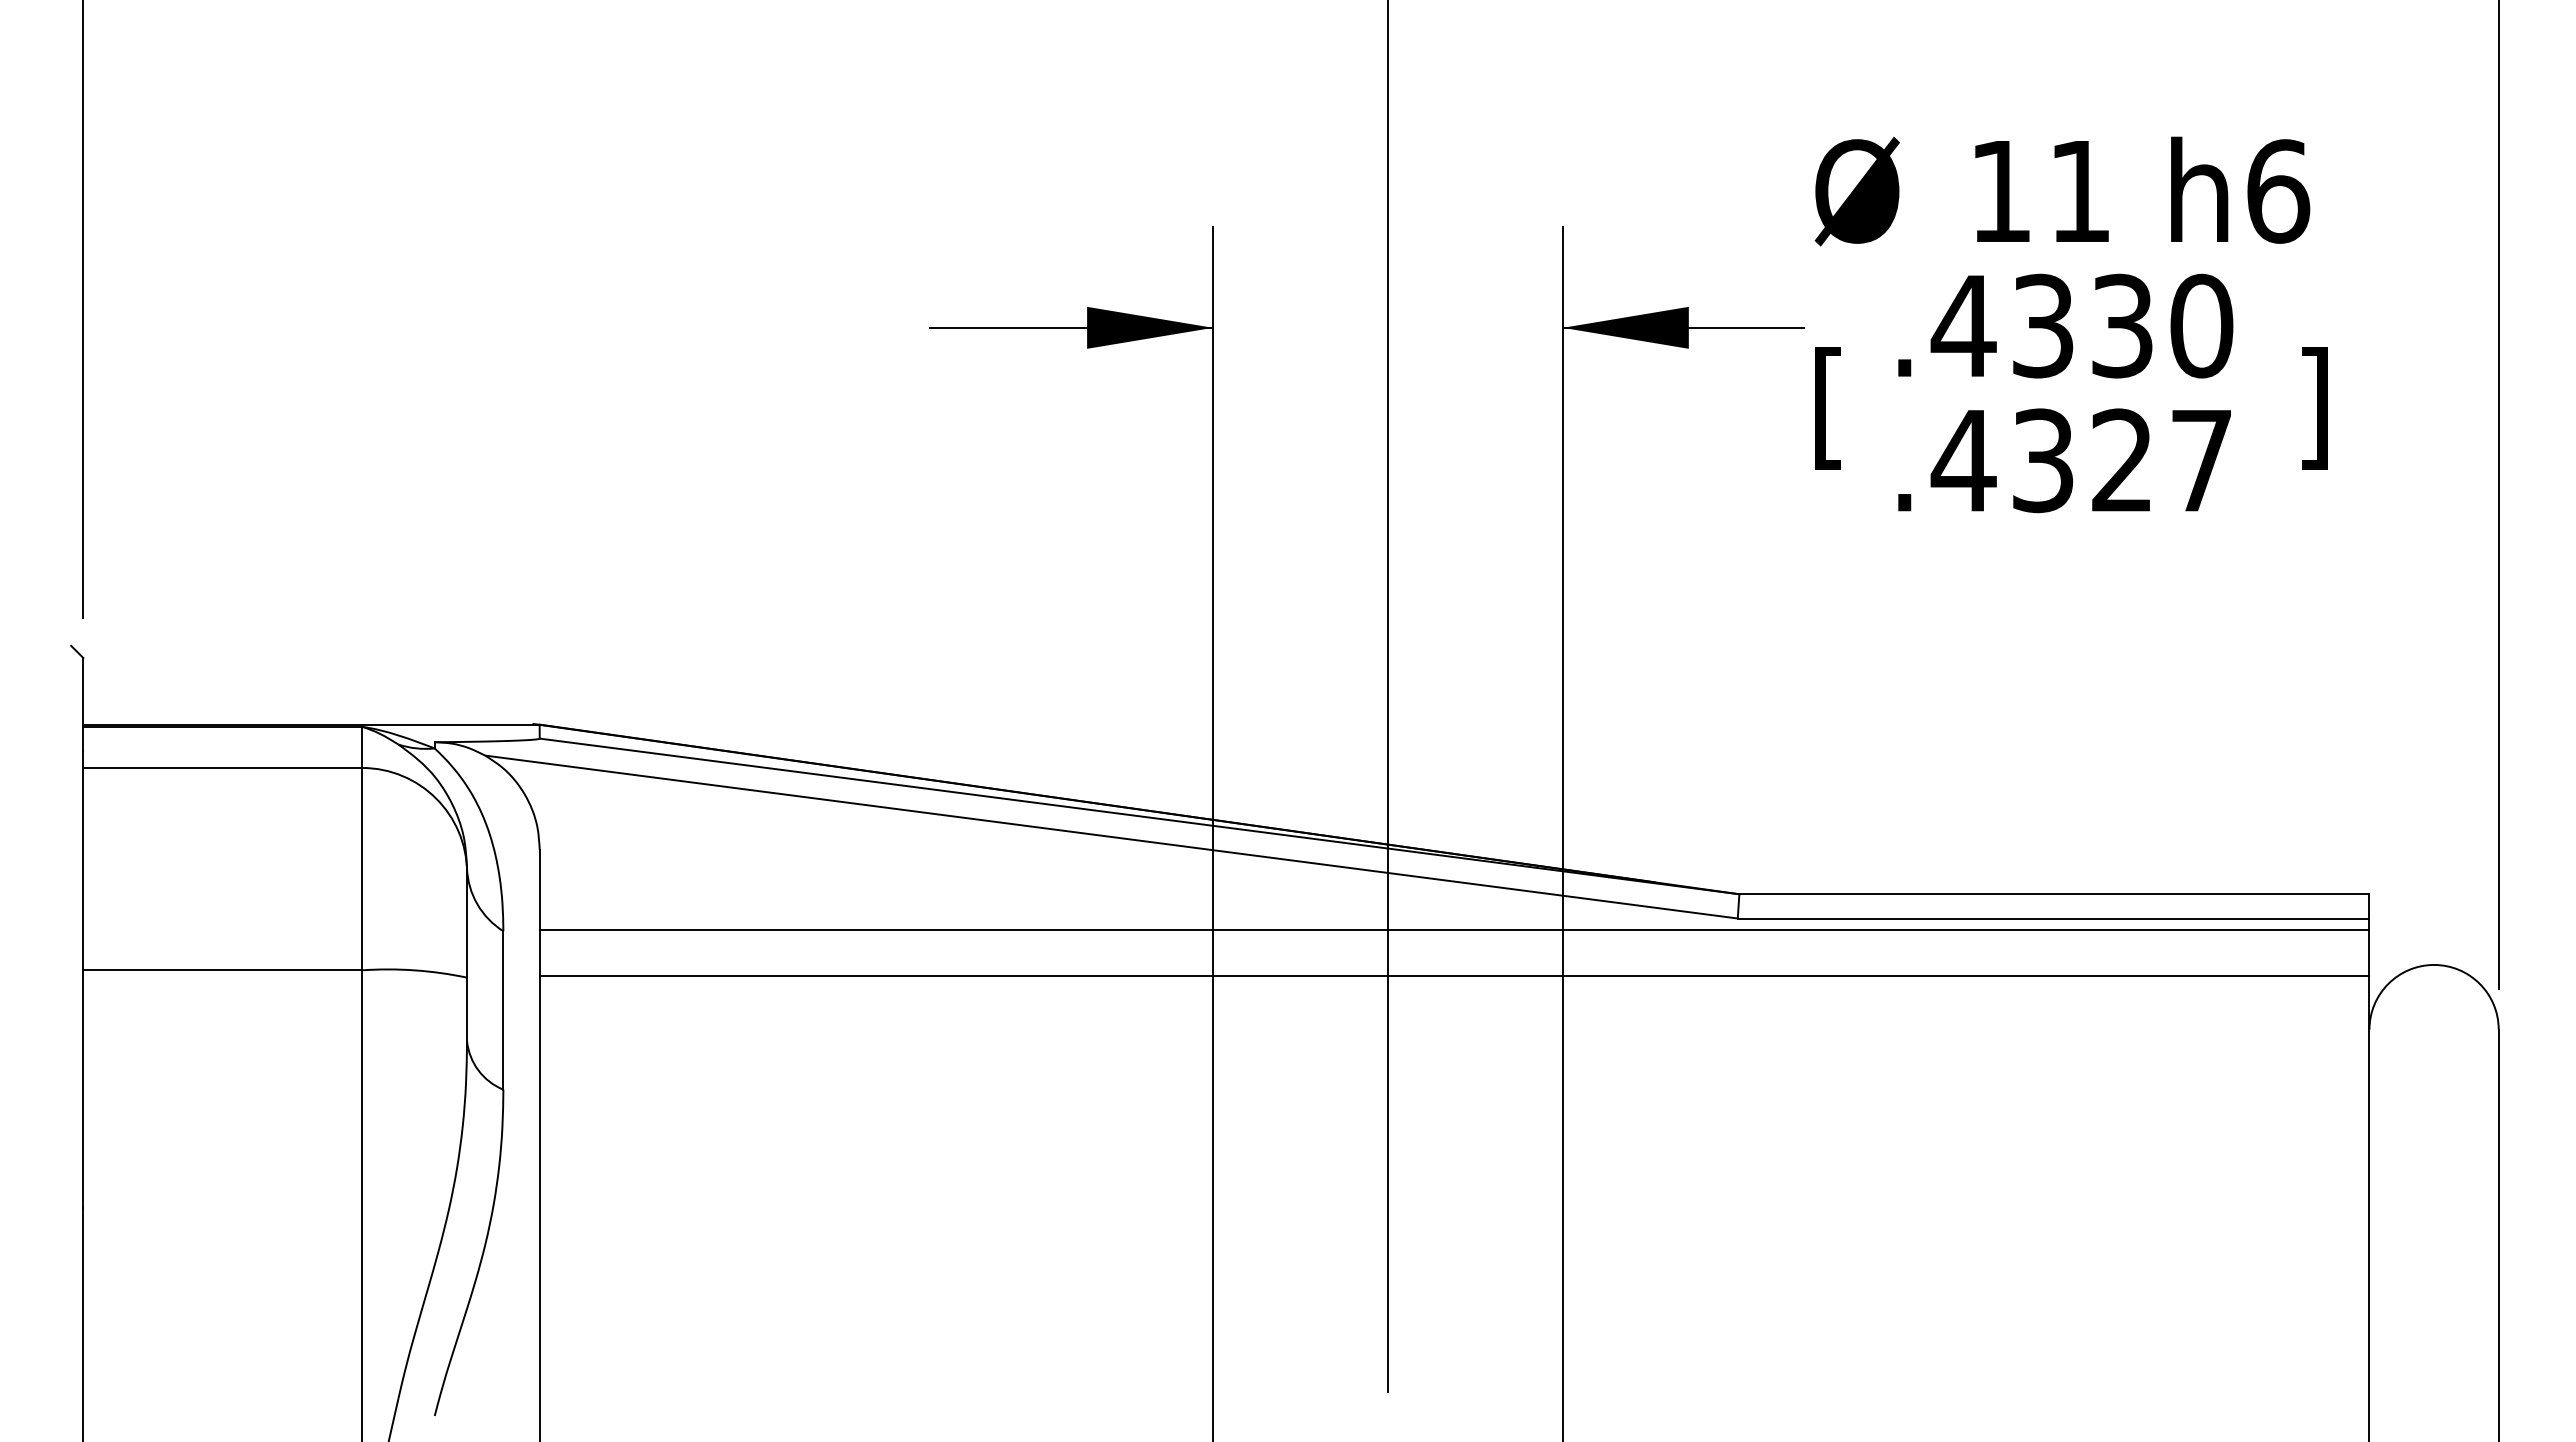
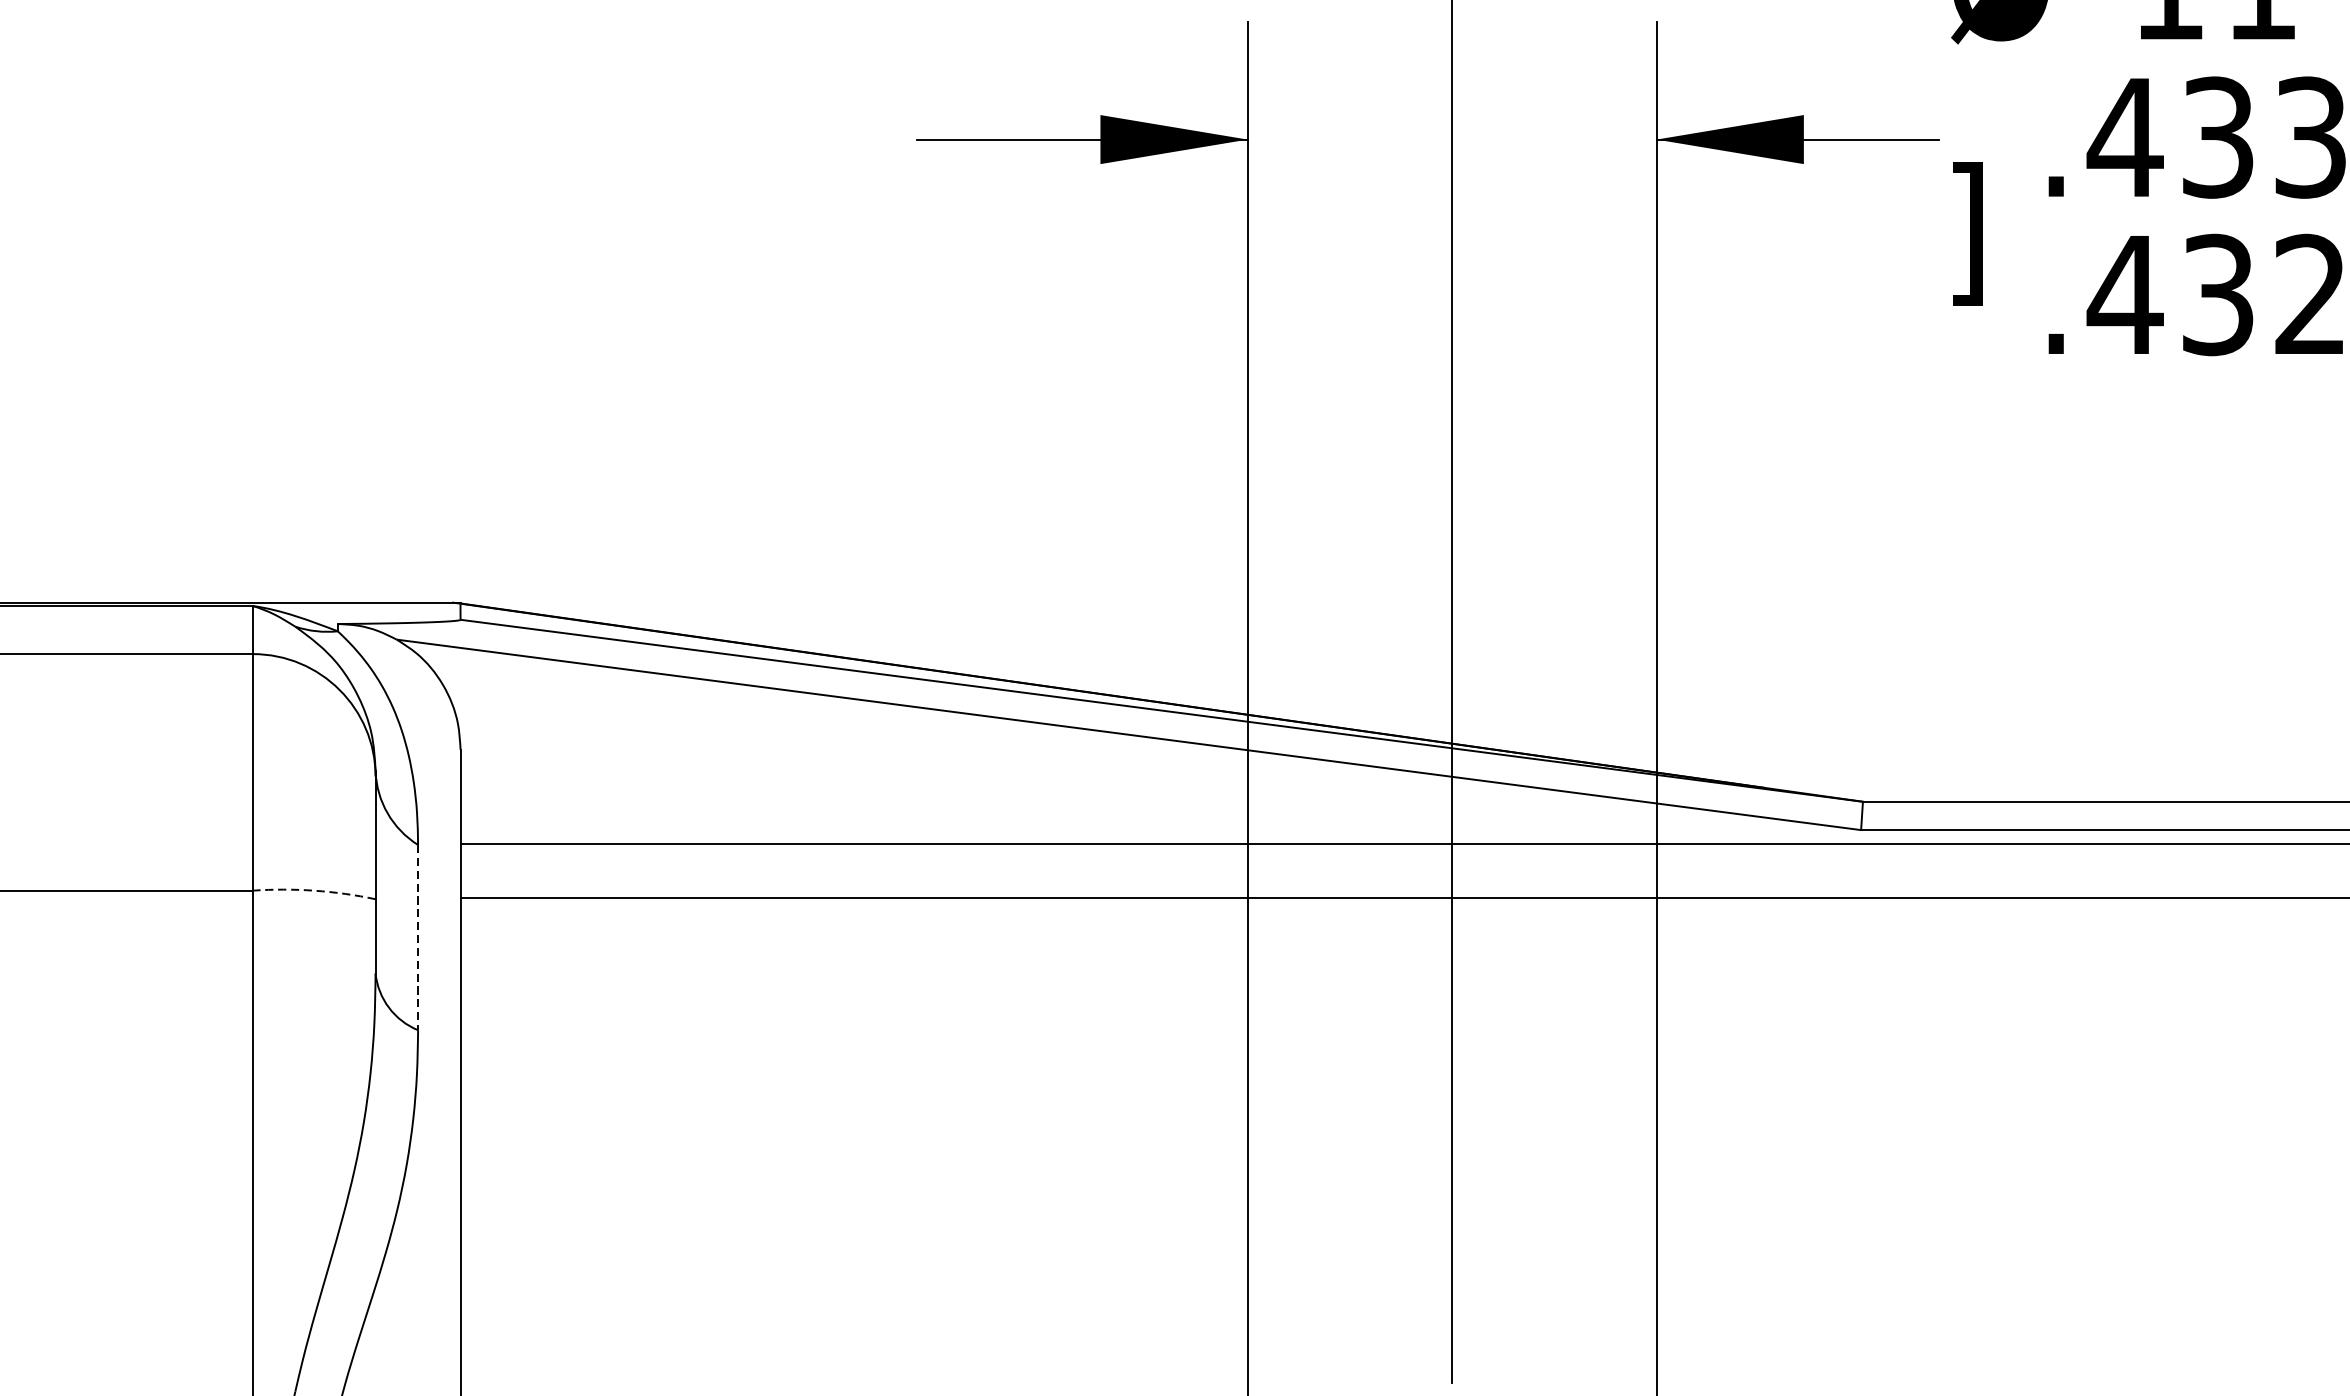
text: (1828, 408) -> (1967, 233), [ -> ]
arc: (414, 970) -> (314, 890), solid -> dashed
line: (503, 1010) -> (418, 937), solid -> dashed

